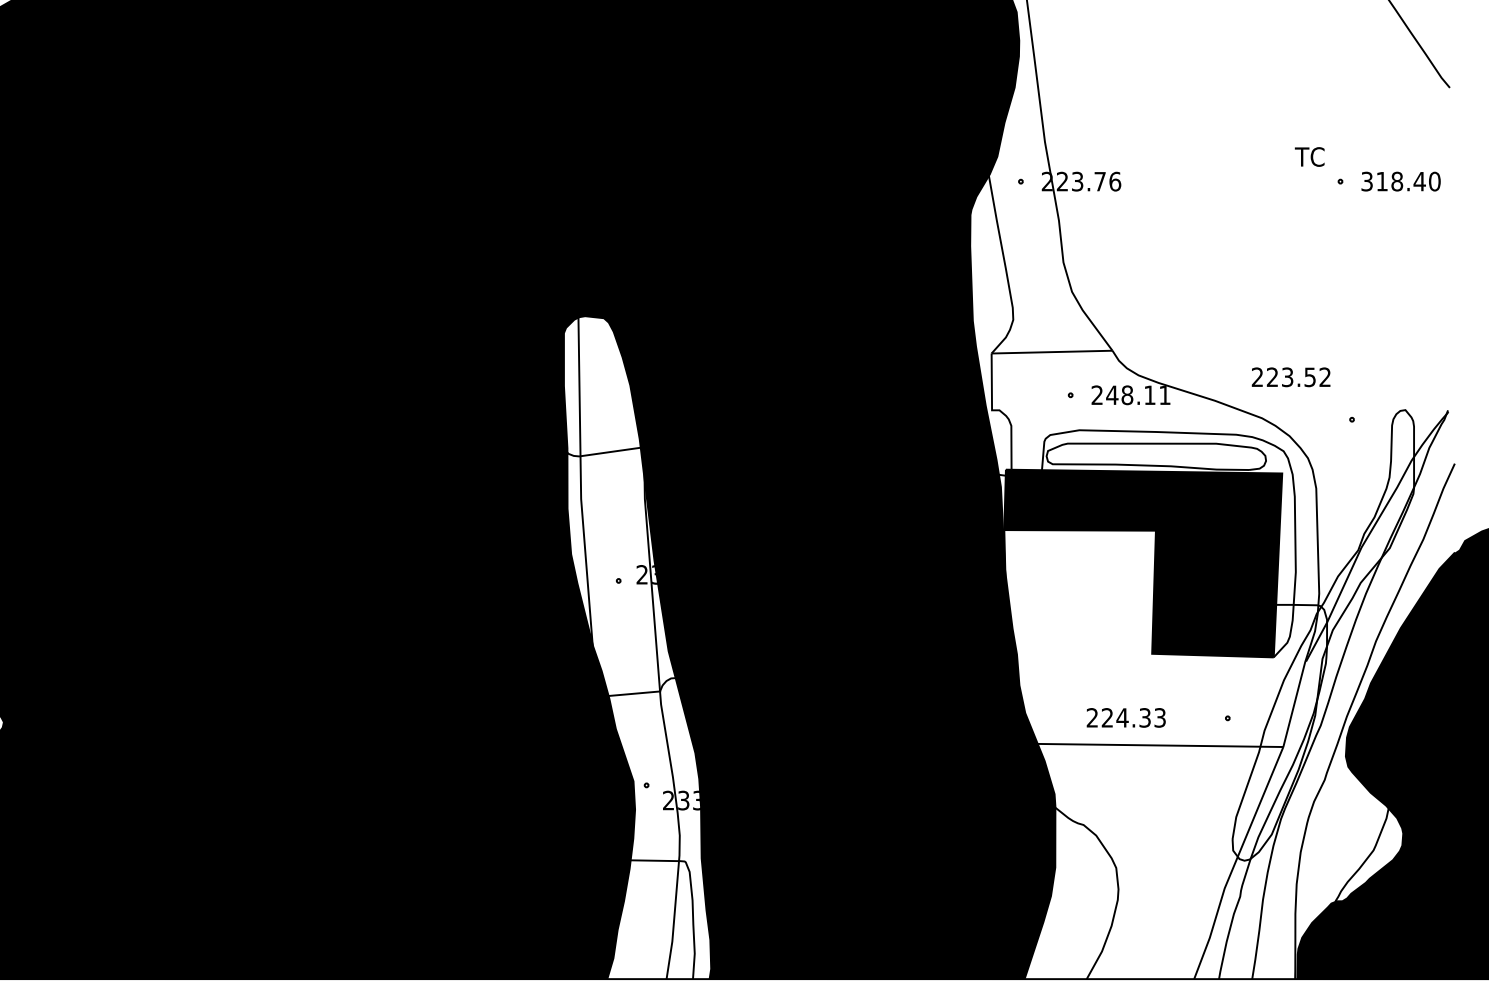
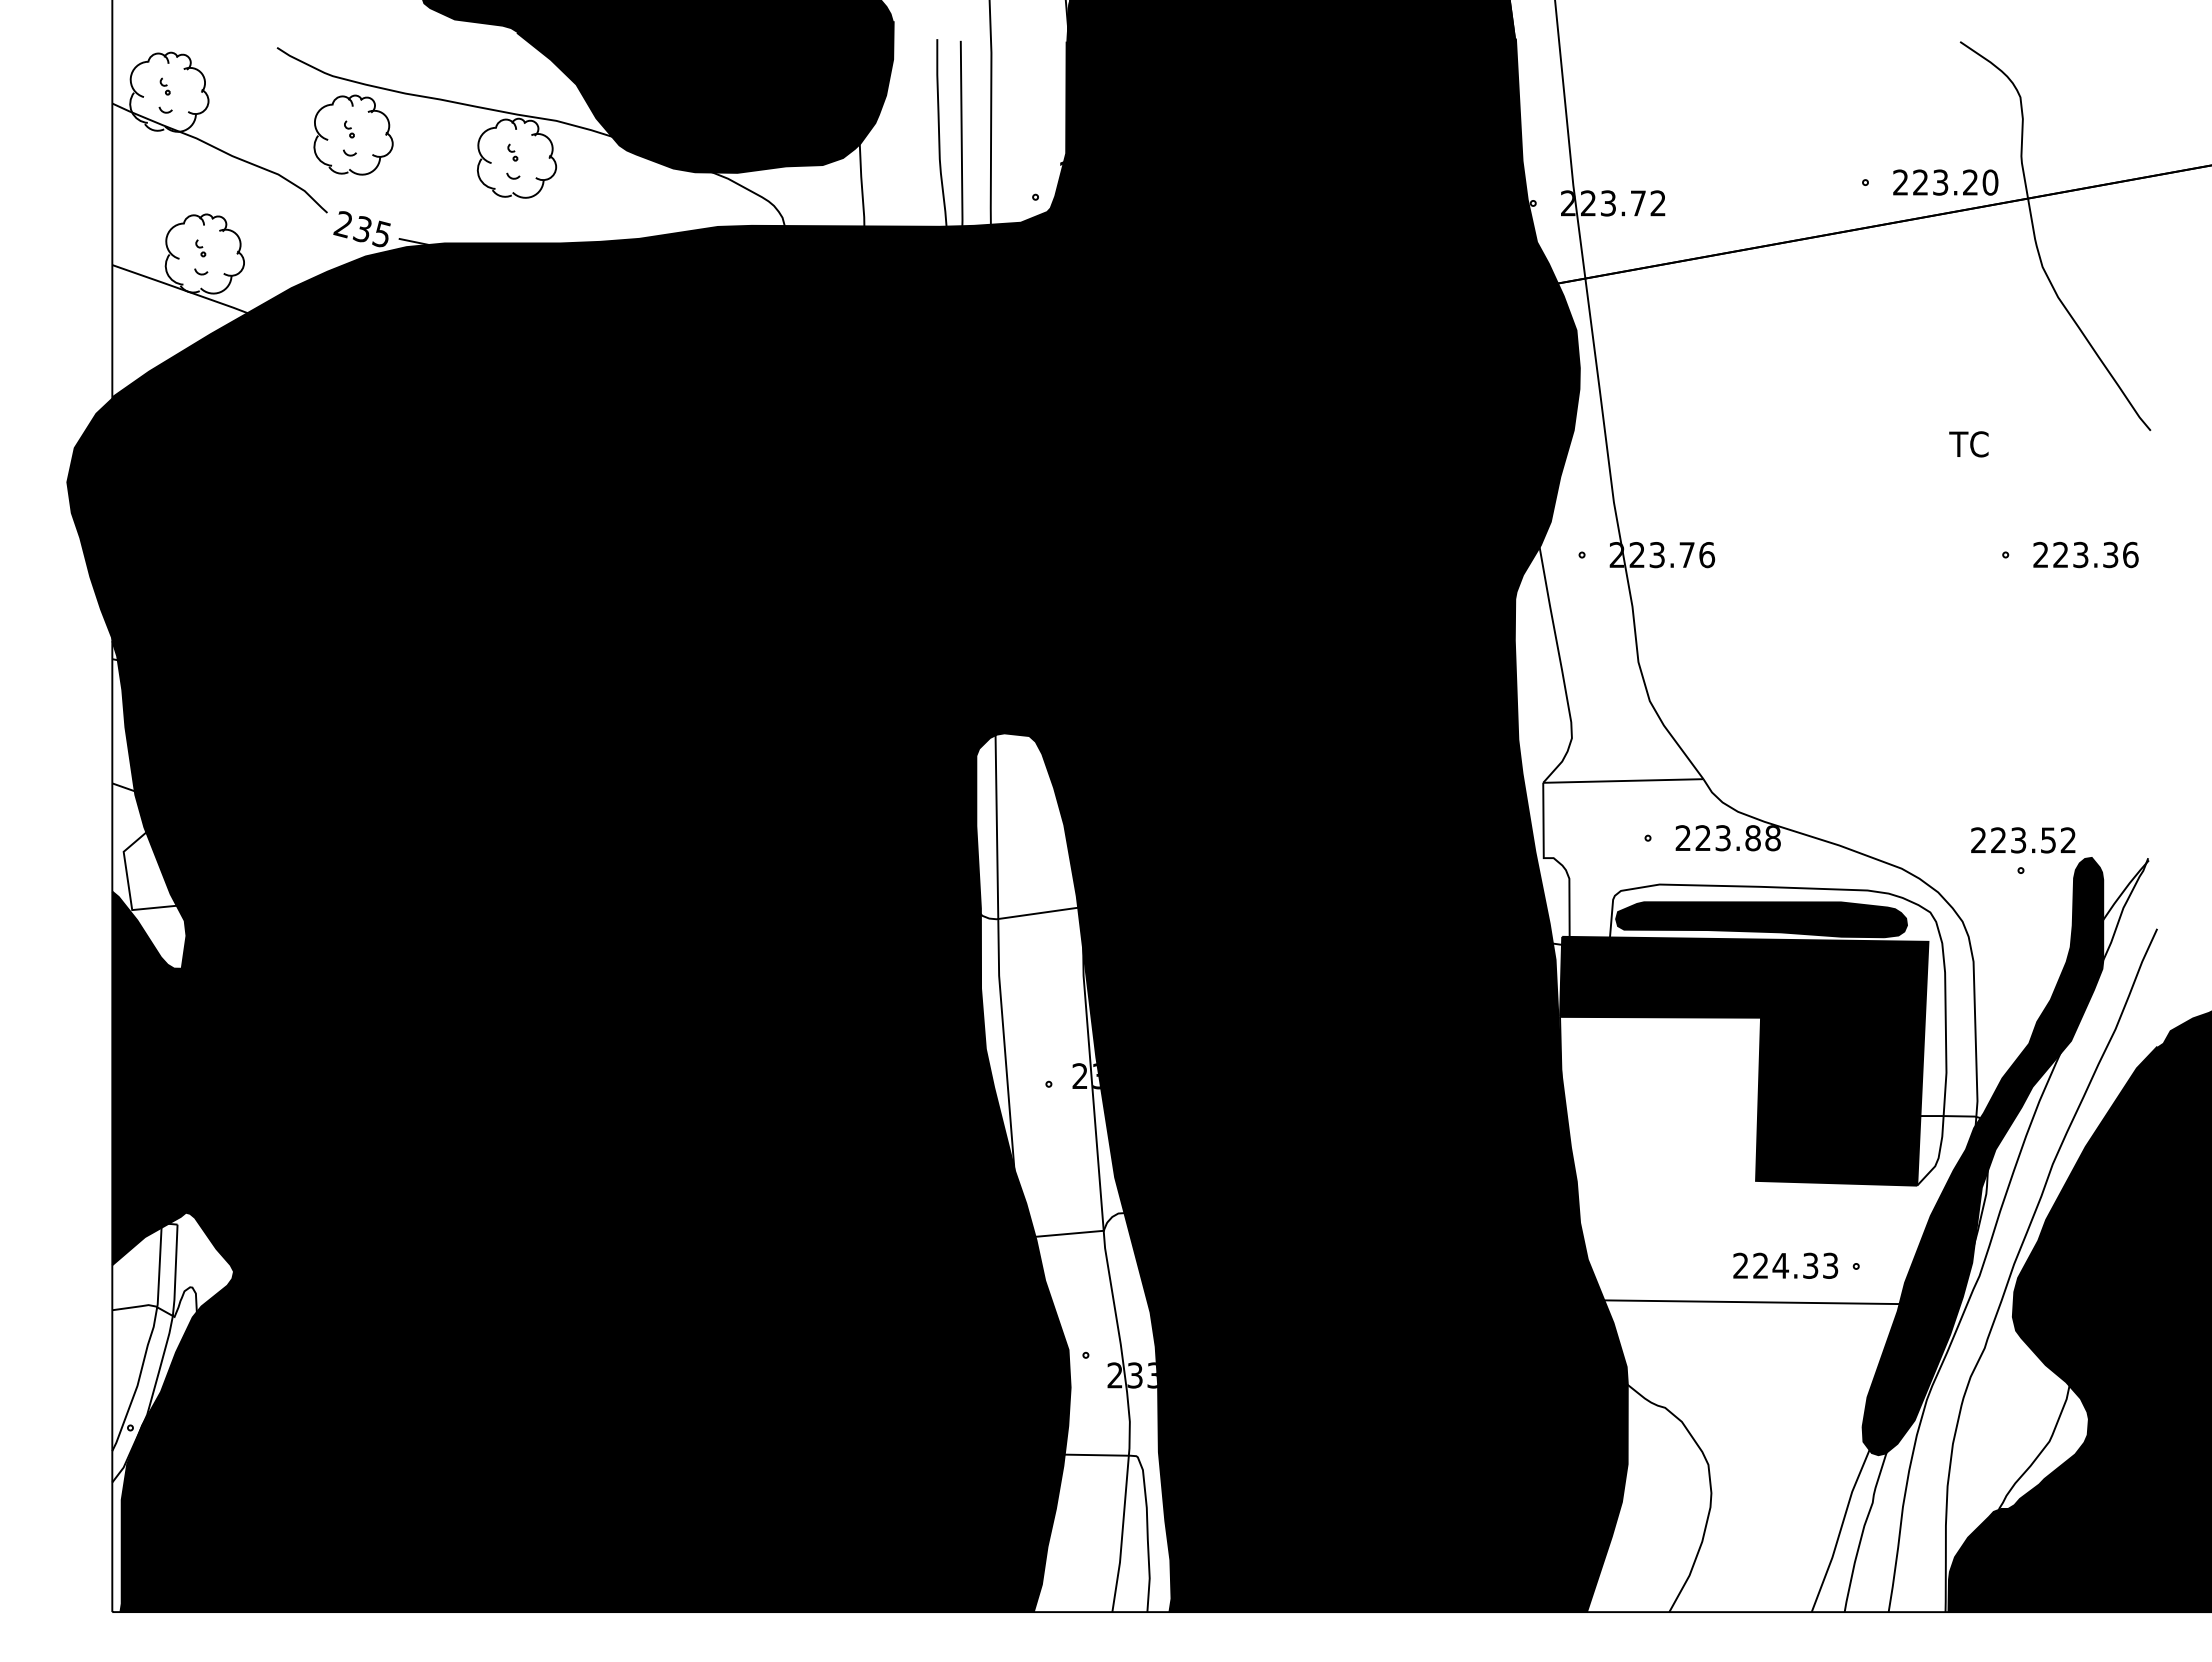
text: (1309, 157) -> (1968, 444), moved
text: (1400, 181) -> (2085, 554), 318.40 -> 223.36
text: (1291, 377) -> (2023, 840), moved
text: (1138, 395) -> (1737, 838), 248.11 -> 223.88
fill: (1156, 456) -> (1761, 919), added
fill: (1323, 635) -> (1982, 1156), added
text: (1126, 717) -> (1785, 1265), moved

